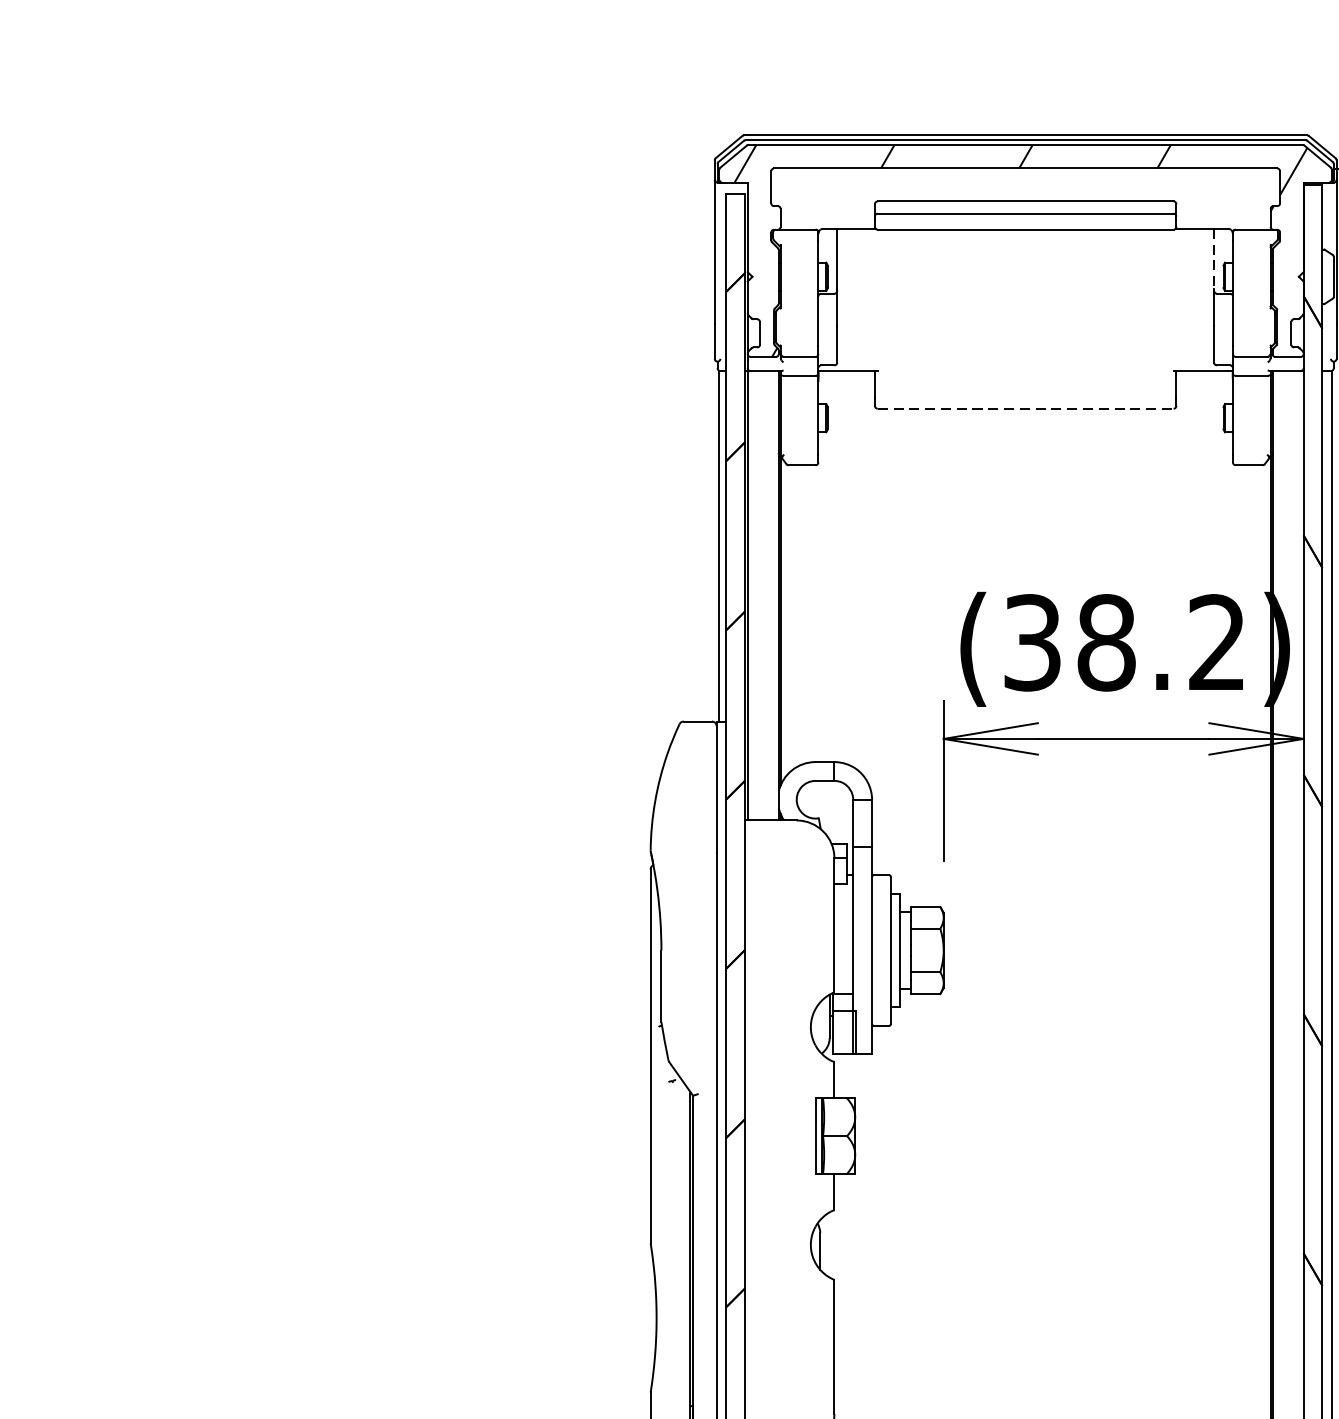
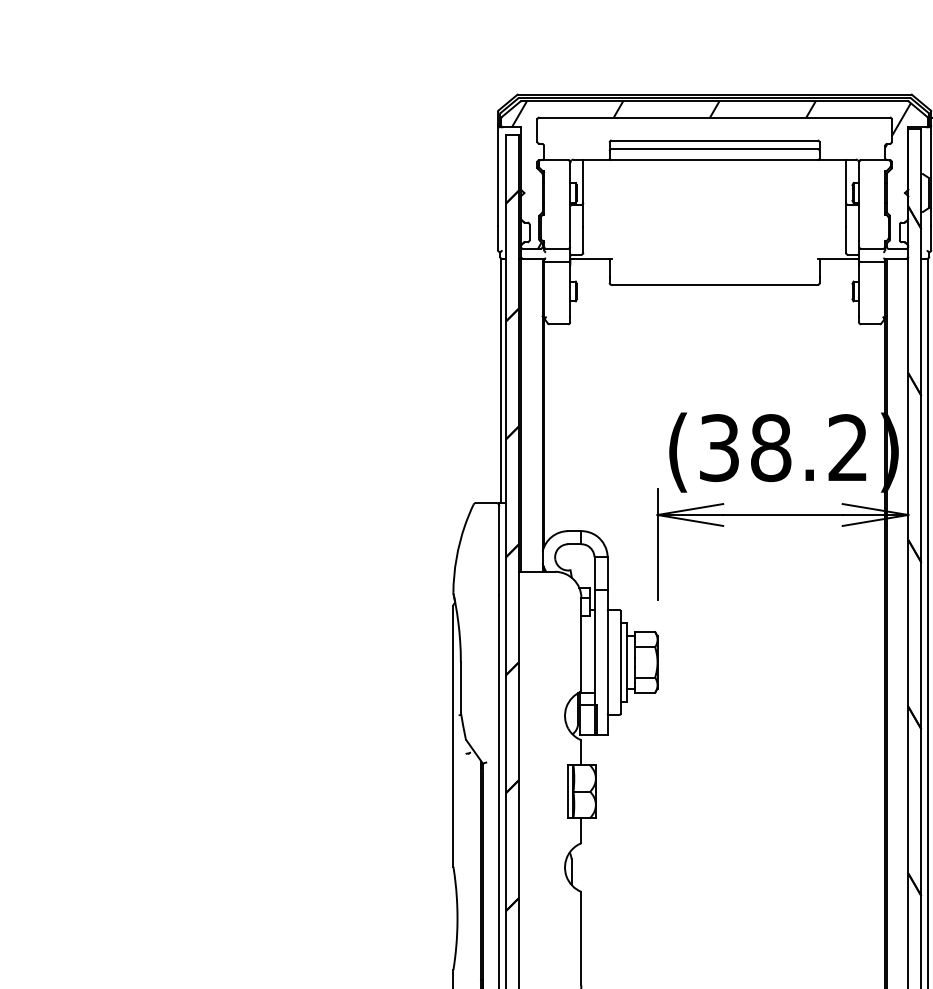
line: (1213, 260) -> (845, 181), dashed -> solid
line: (1026, 408) -> (715, 284), dashed -> solid

